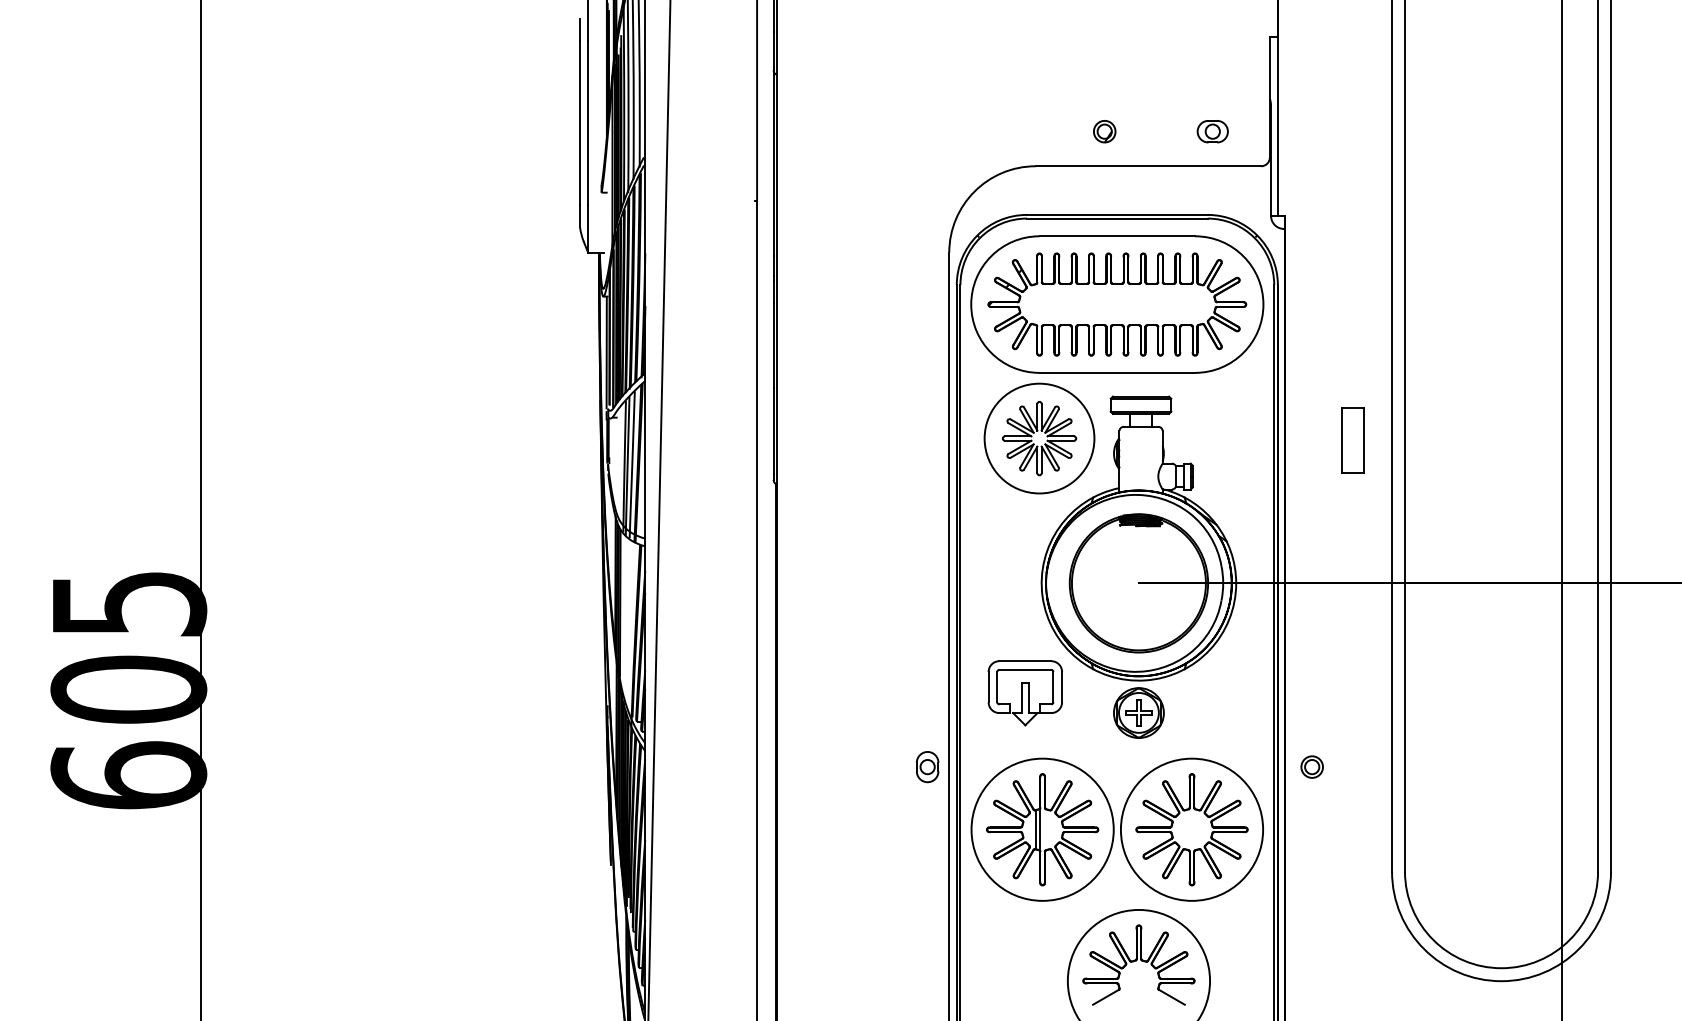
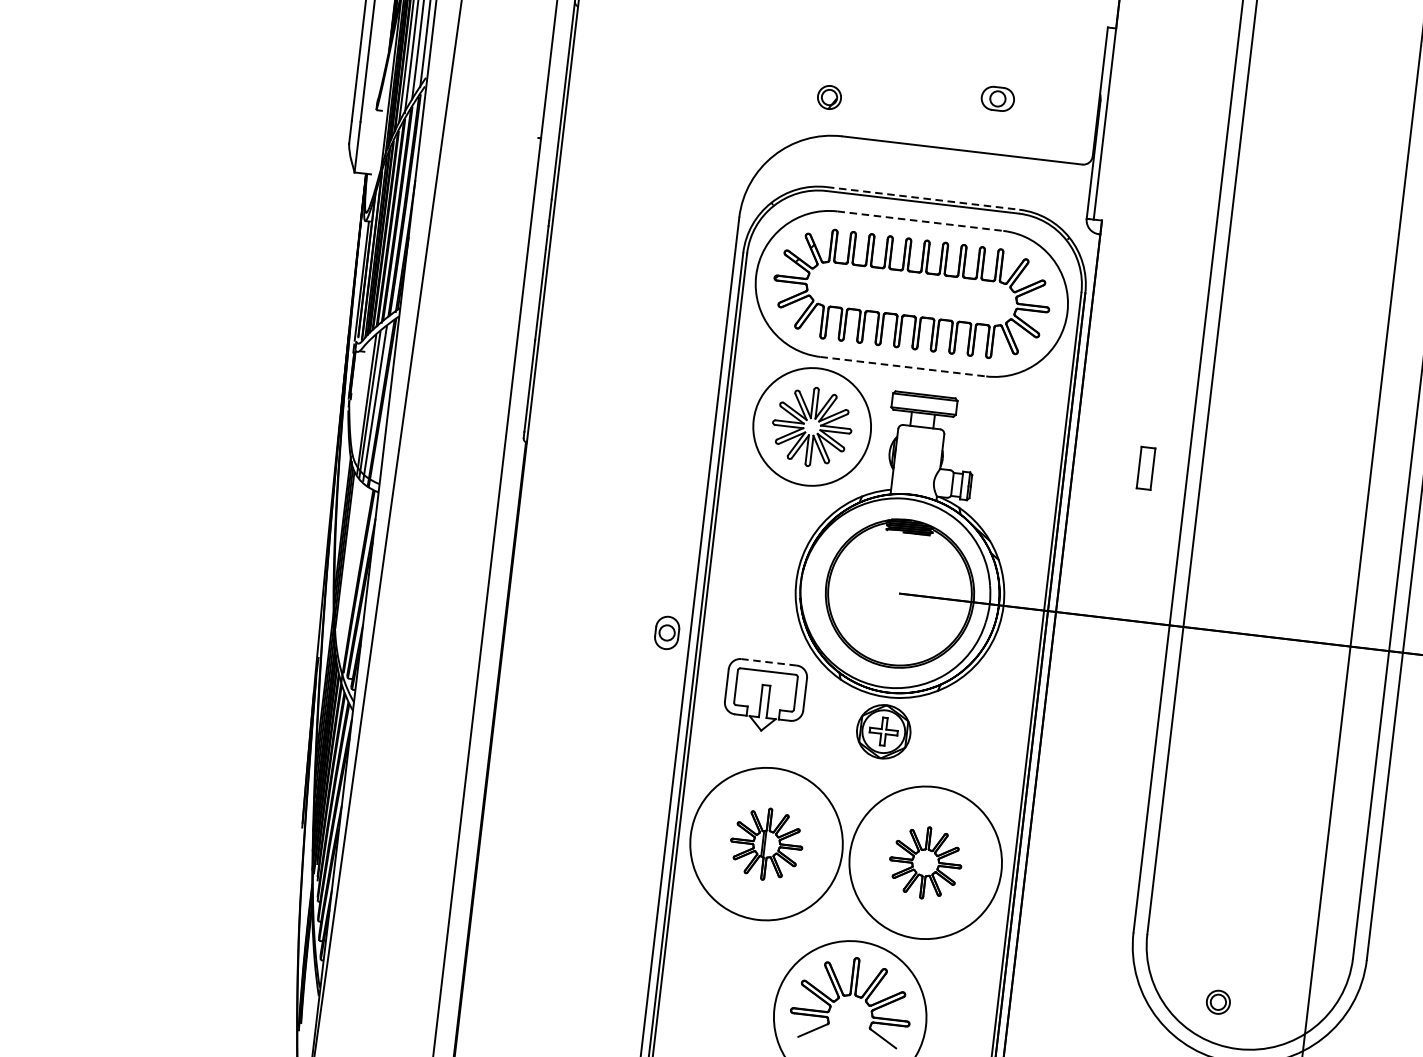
part: (1104, 131) -> (829, 97), moved
part: (1212, 131) -> (997, 98), moved
line: (1117, 214) -> (923, 197), solid -> dashed
line: (1117, 236) -> (920, 221), solid -> dashed
line: (1117, 372) -> (903, 366), solid -> dashed
part: (1352, 440) -> (1145, 468), size x0.6
line: (1025, 661) -> (769, 662), solid -> dashed
part: (1311, 766) -> (1217, 1001), moved
part: (927, 767) -> (666, 633), moved
part: (1042, 829) -> (766, 843), size x0.6
part: (1191, 829) -> (925, 862), size x0.6

